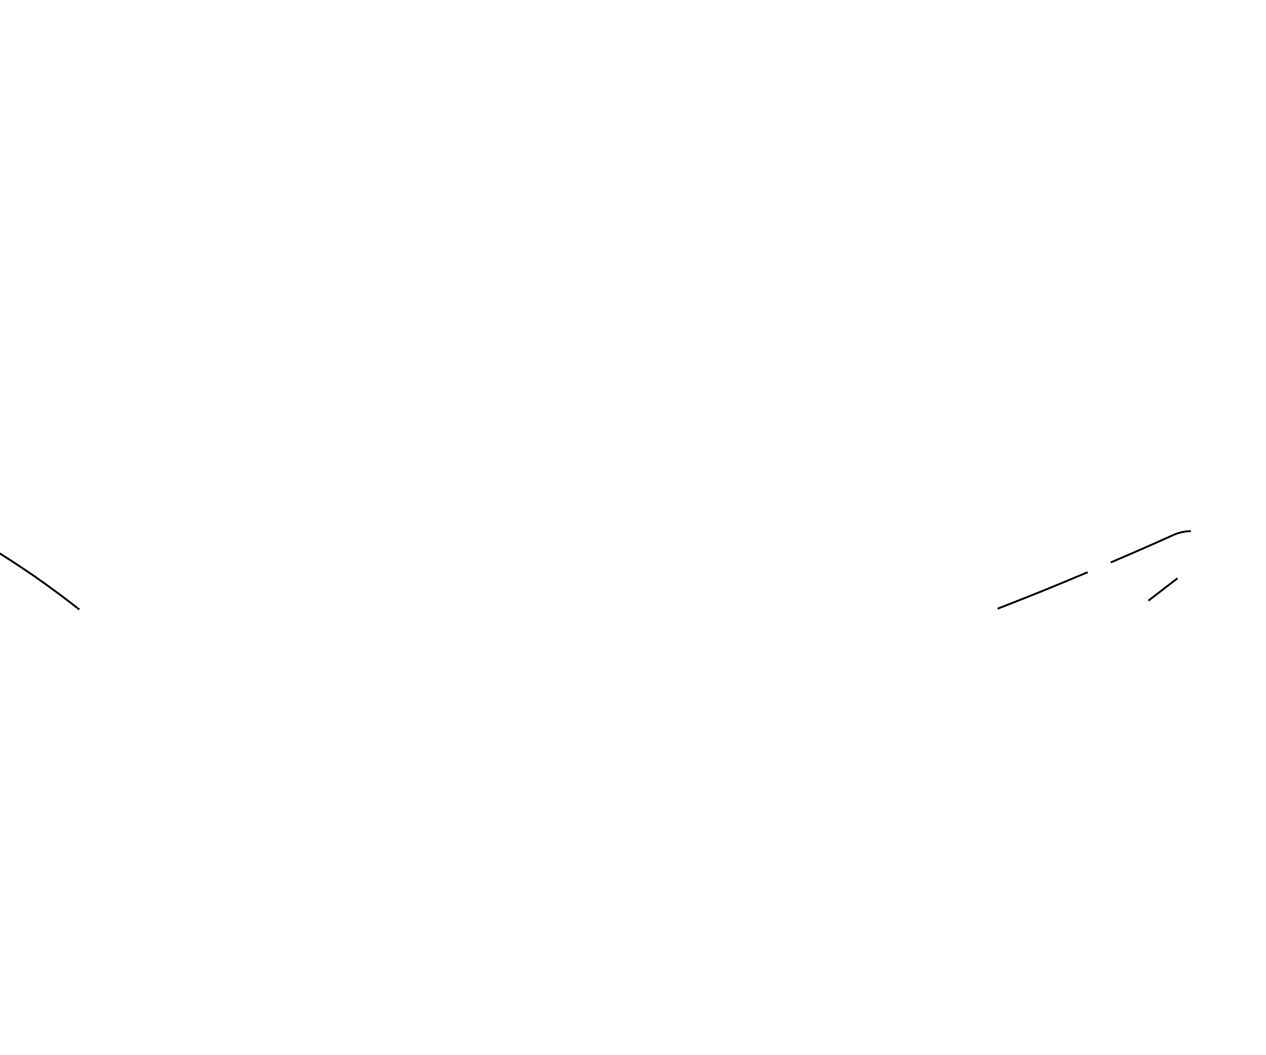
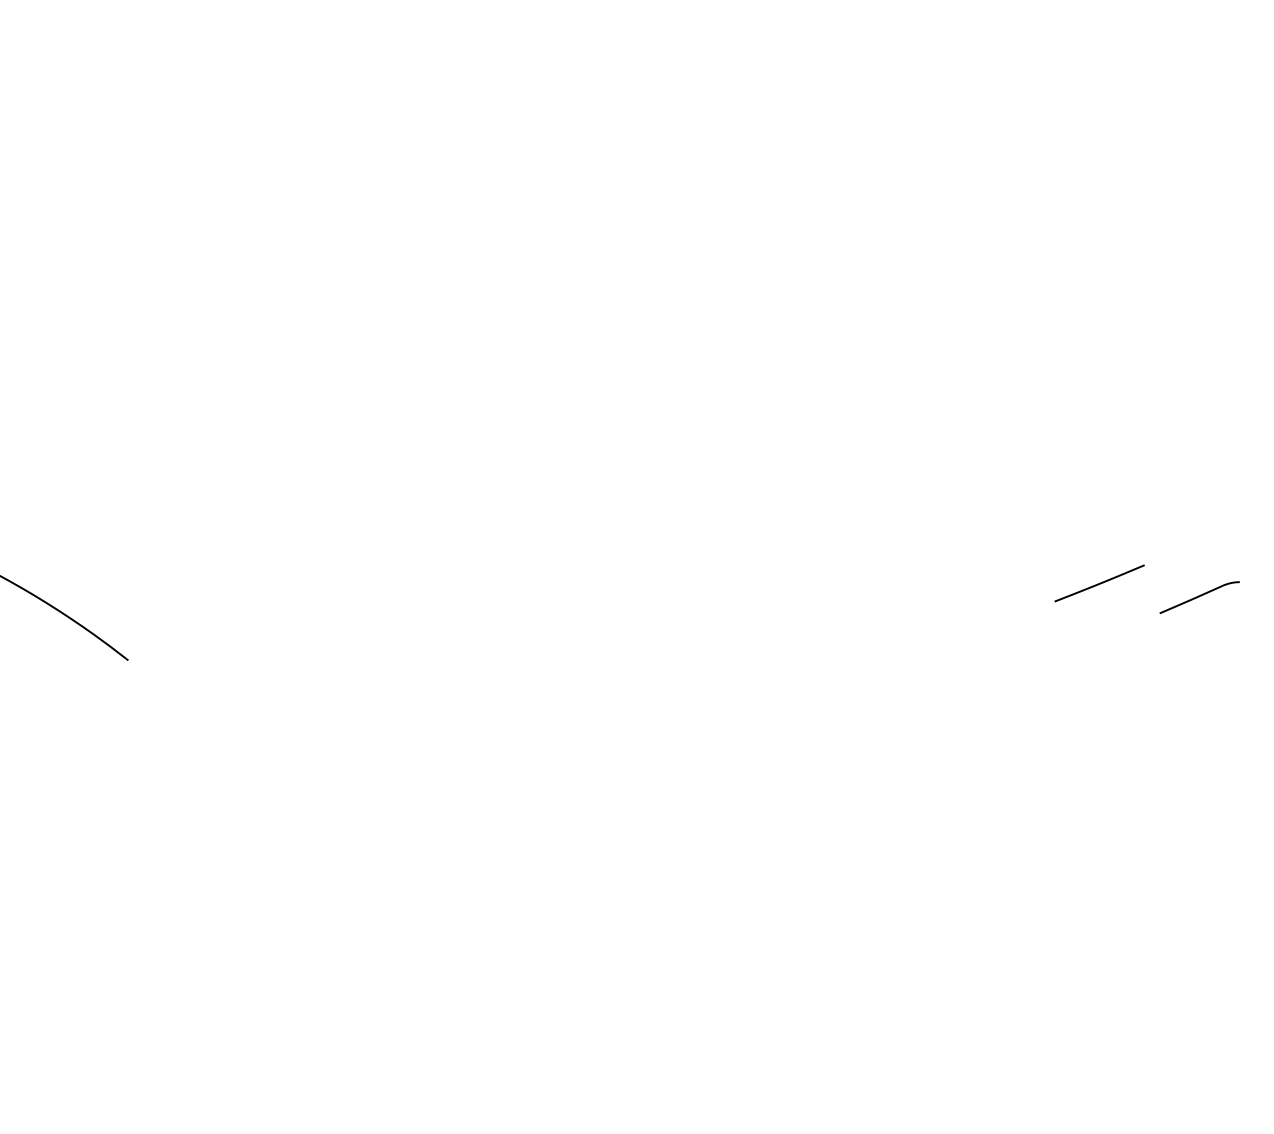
line: (1162, 589) -> (1211, 640), removed
line: (1042, 590) -> (1099, 583), moved

